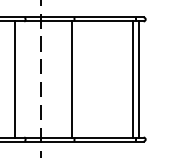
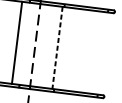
line: (71, 79) -> (57, 47), solid -> dashed
line: (132, 79) -> (100, 53), removed
line: (139, 79) -> (105, 53), removed

